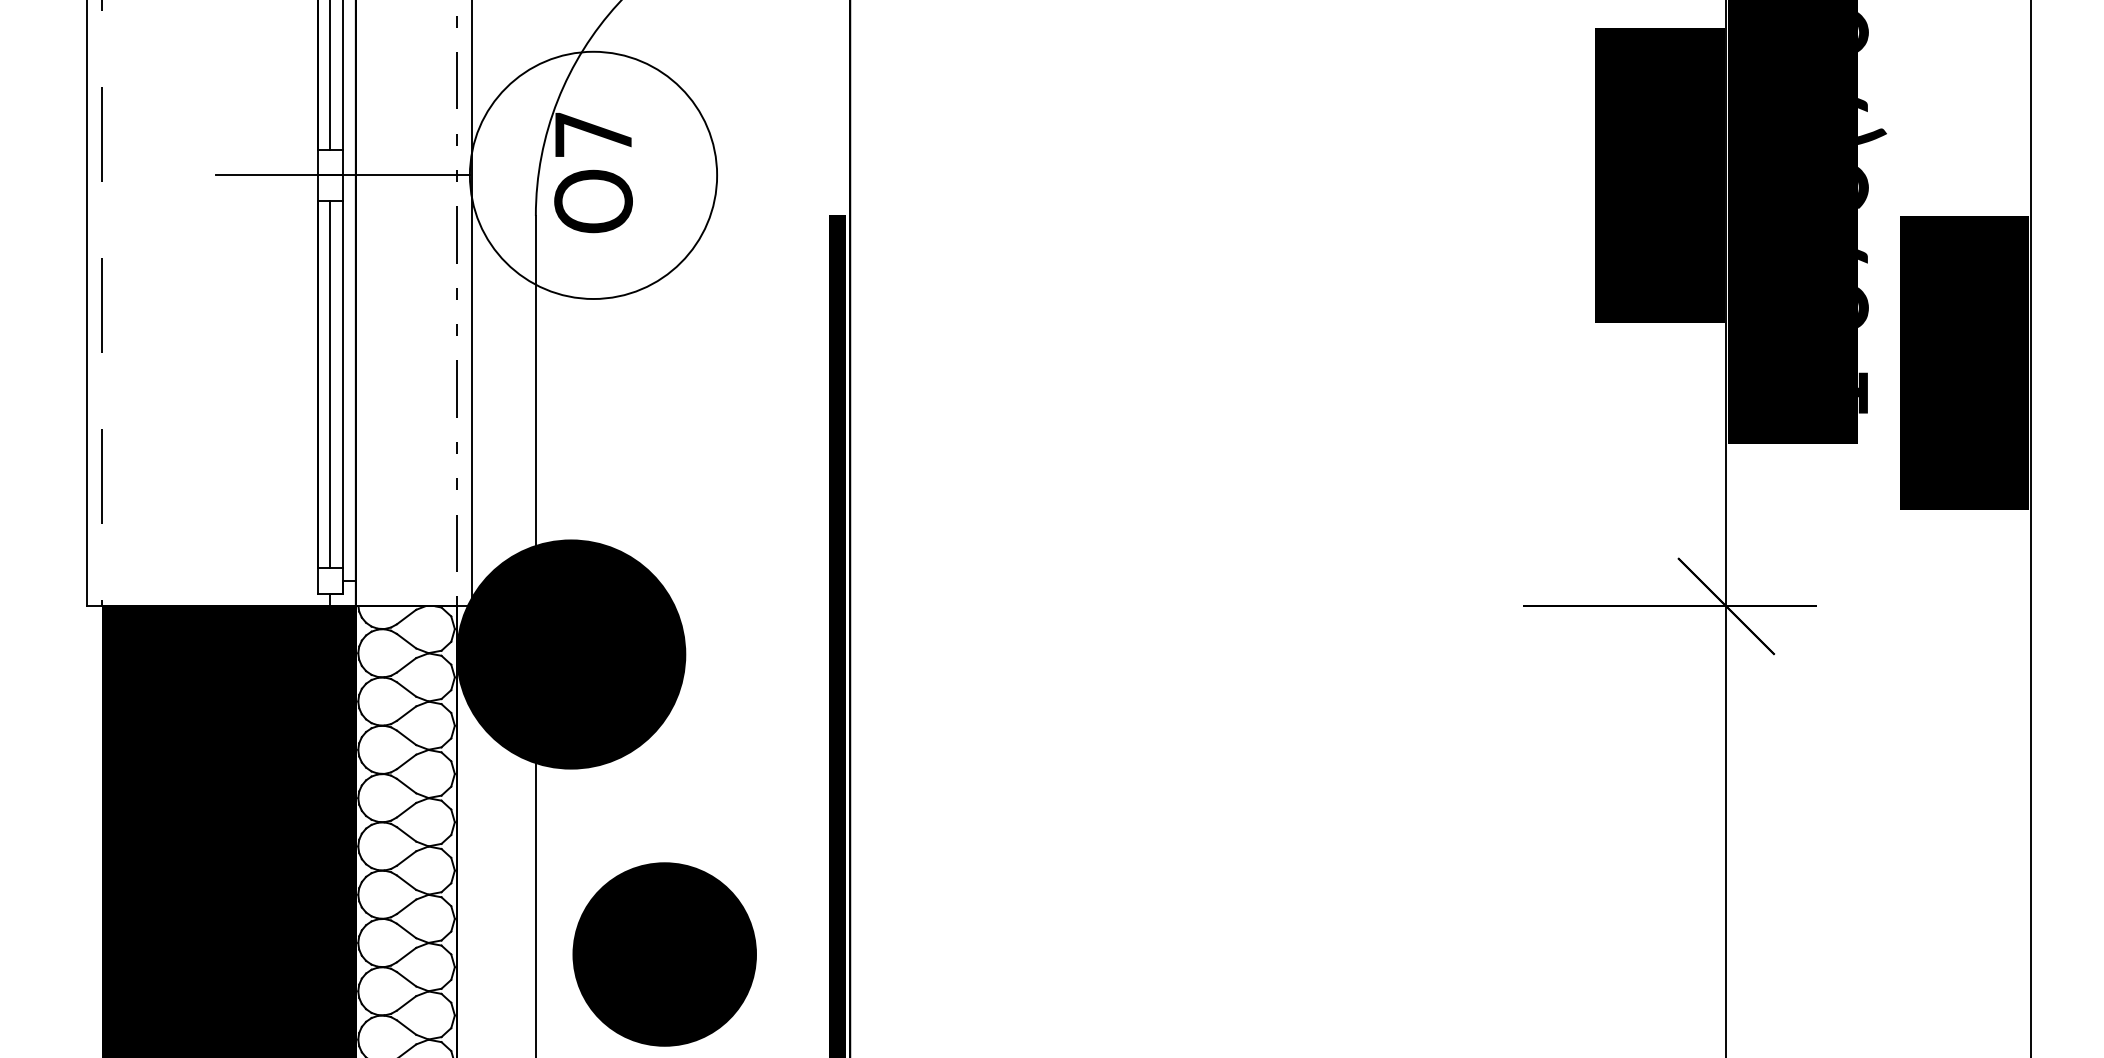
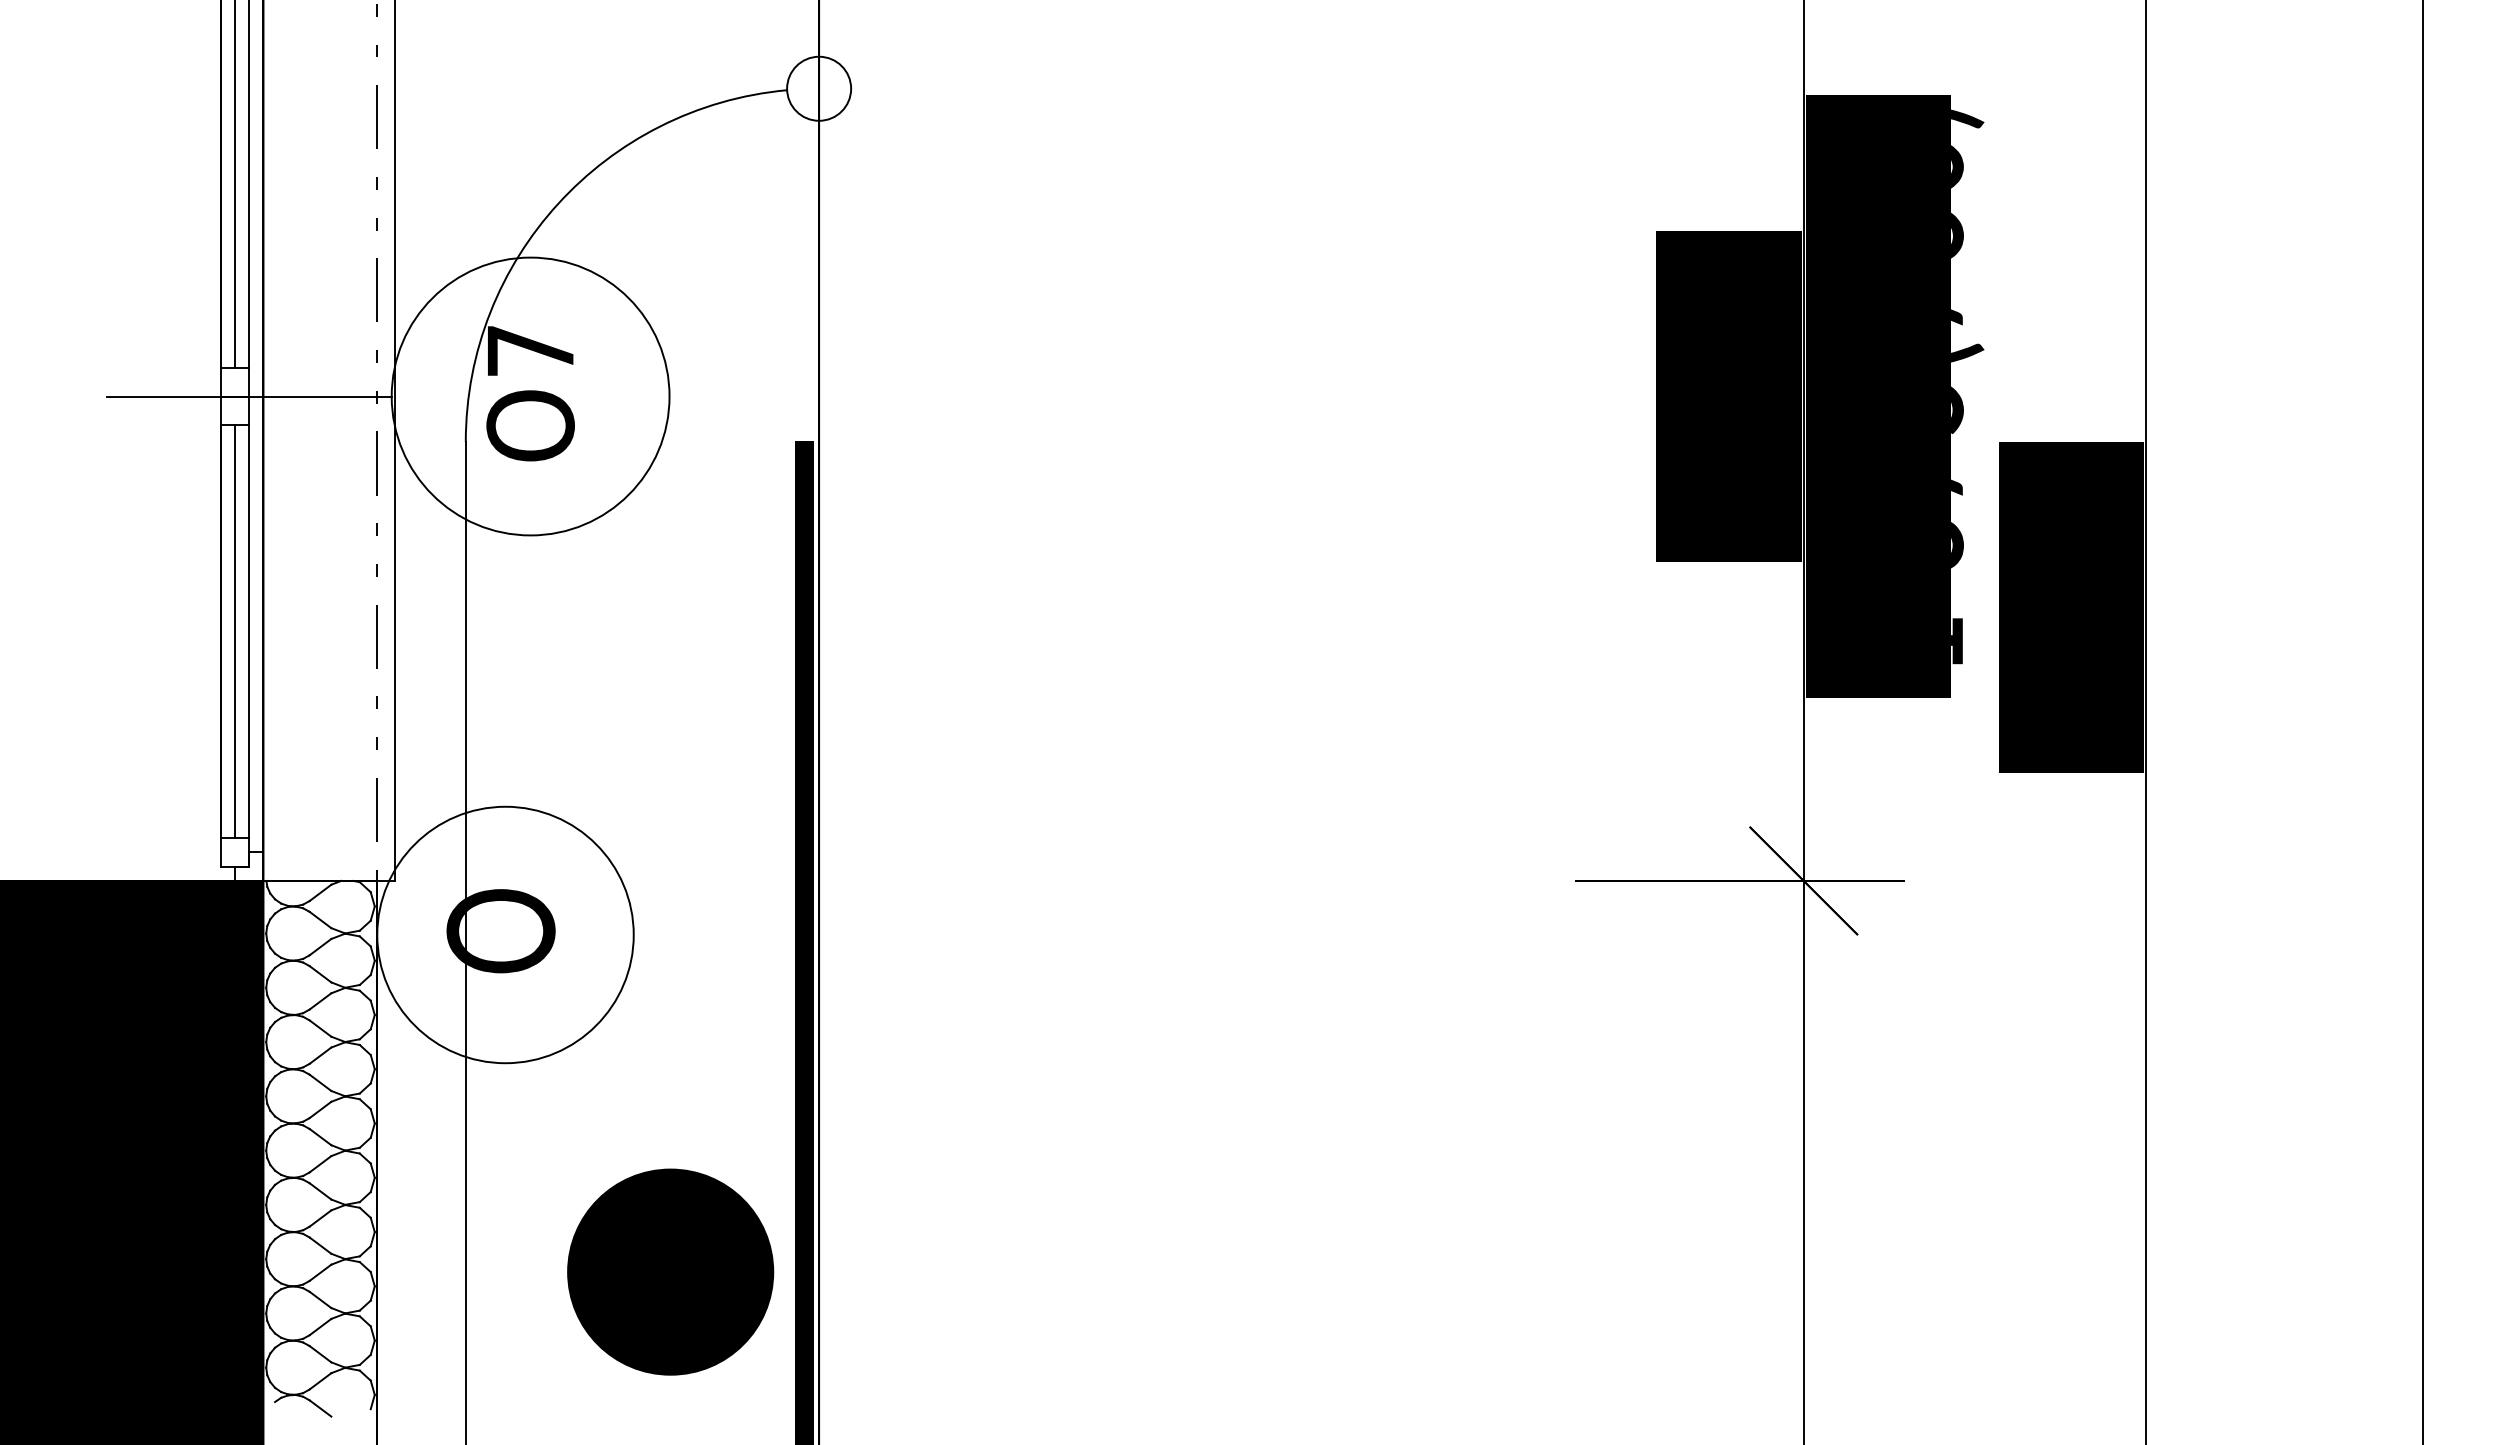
fill: (571, 654) -> (505, 934), removed
part: (664, 953) -> (670, 1271), moved

